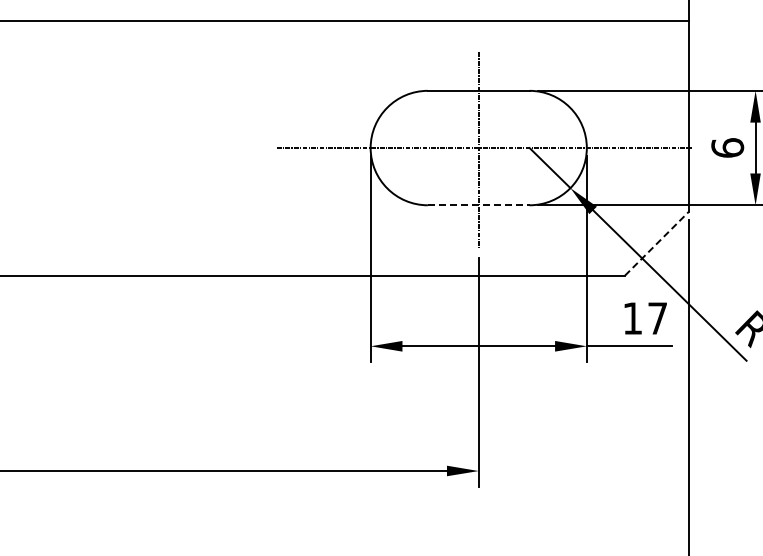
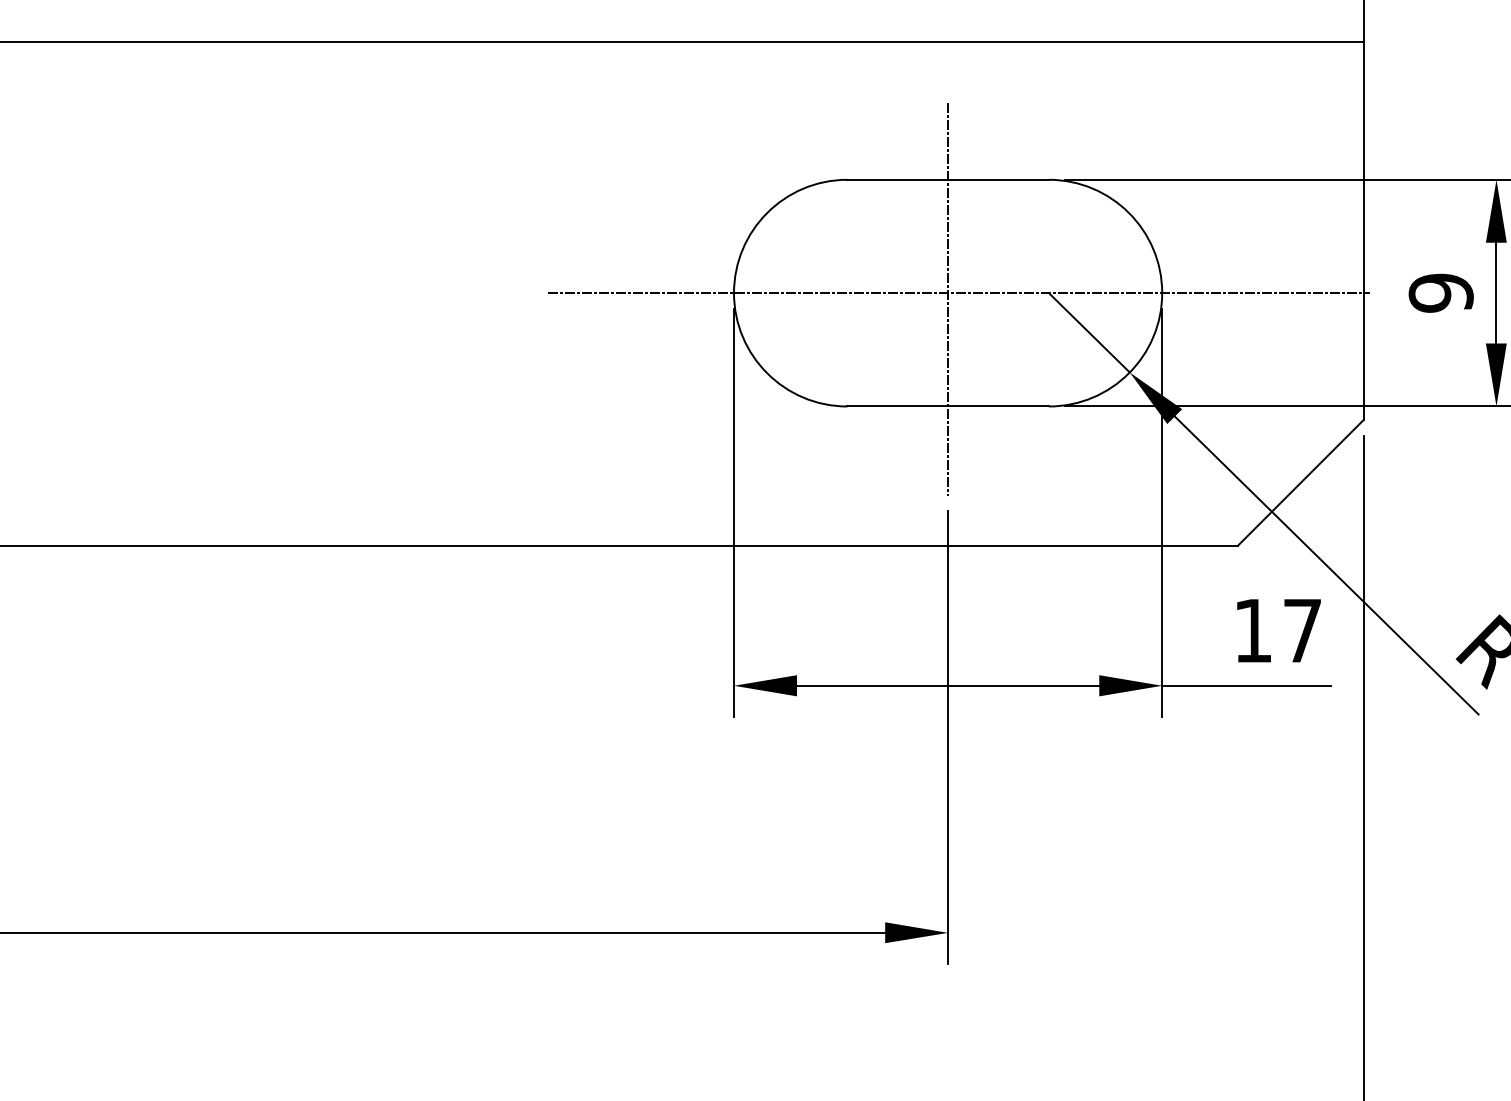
text: (727, 147) -> (1440, 292), 6 -> 9
line: (478, 205) -> (947, 406), dashed -> solid
line: (656, 243) -> (1300, 482), dashed -> solid

